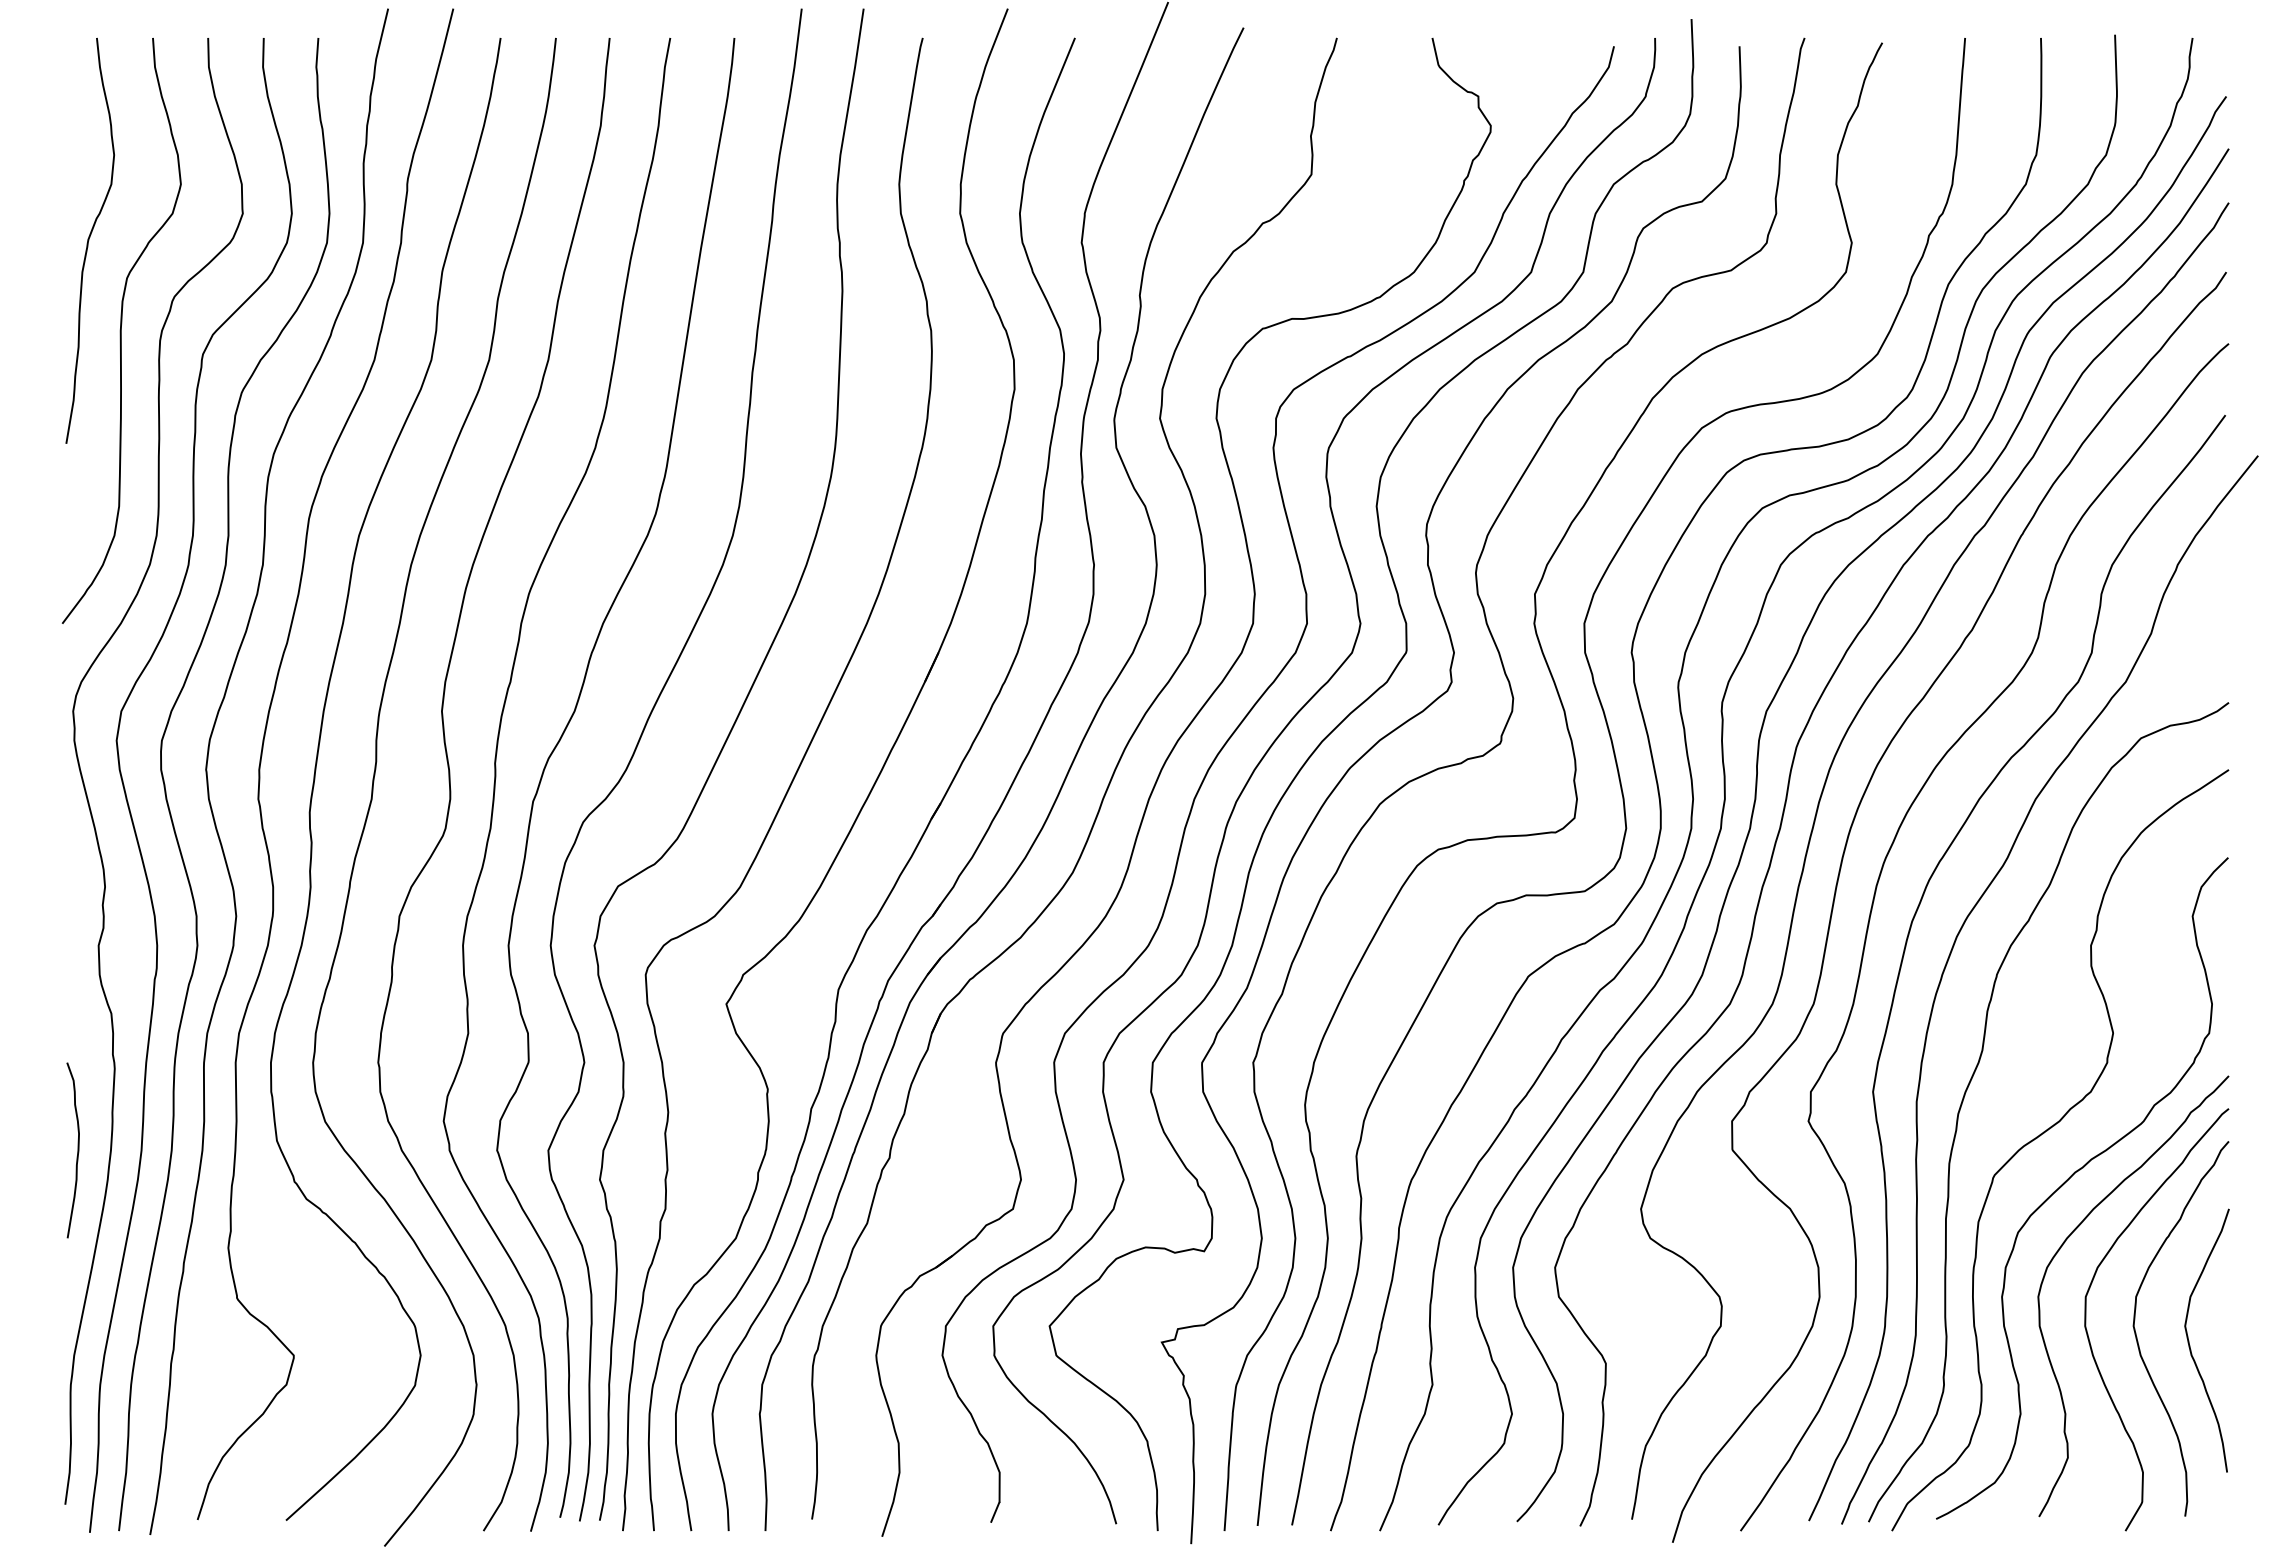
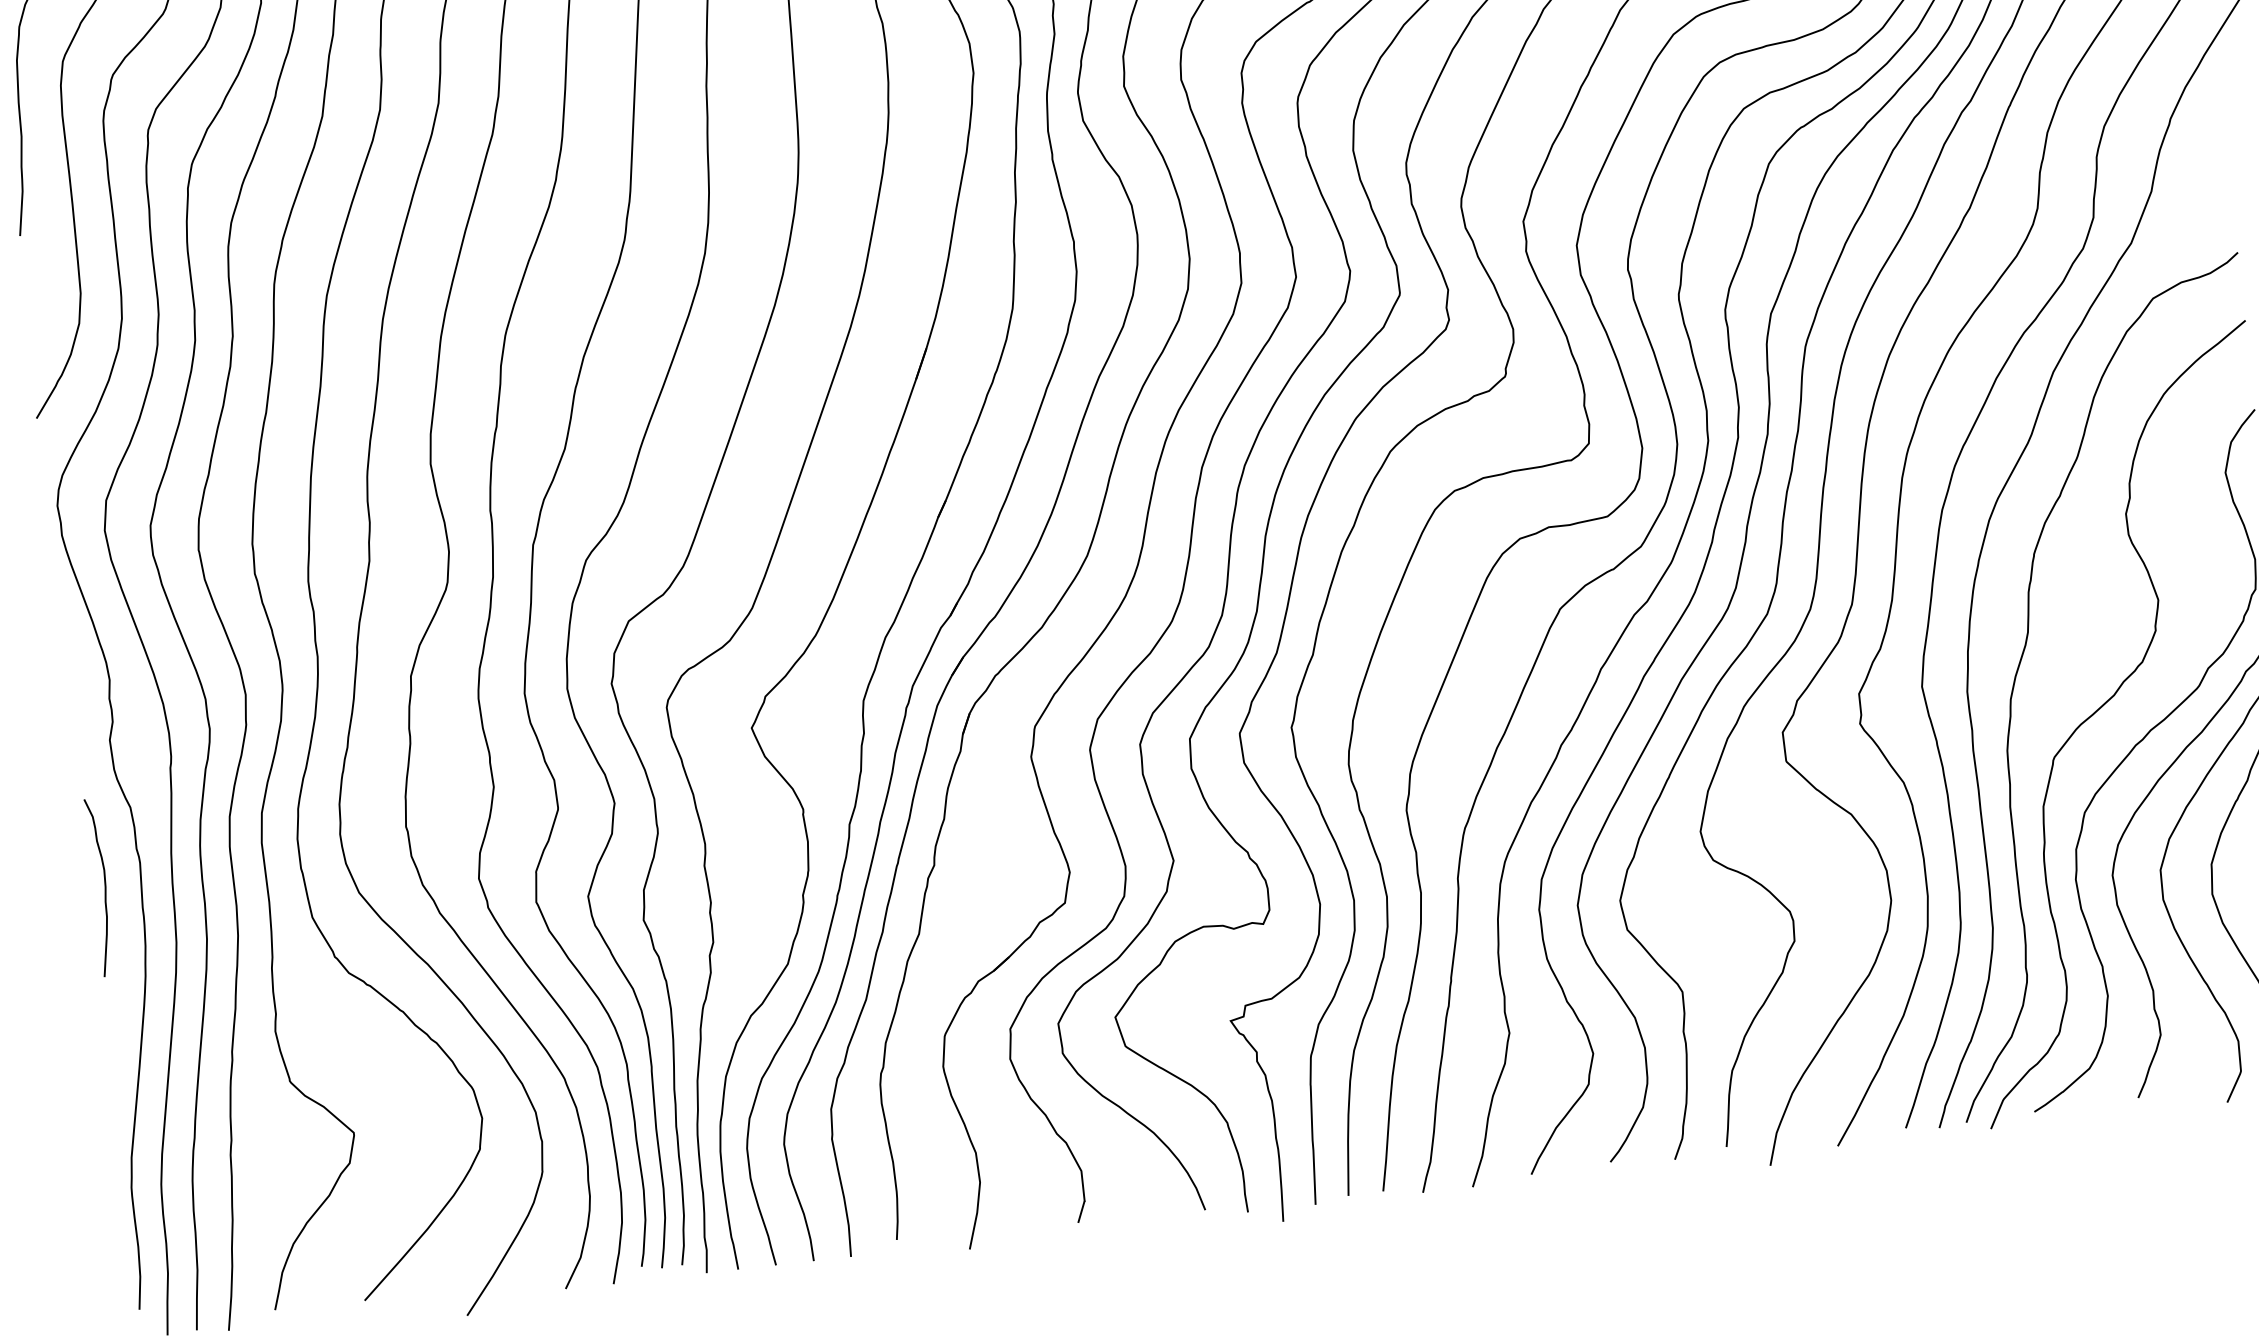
curve: (77, 1150) -> (104, 887), moved

